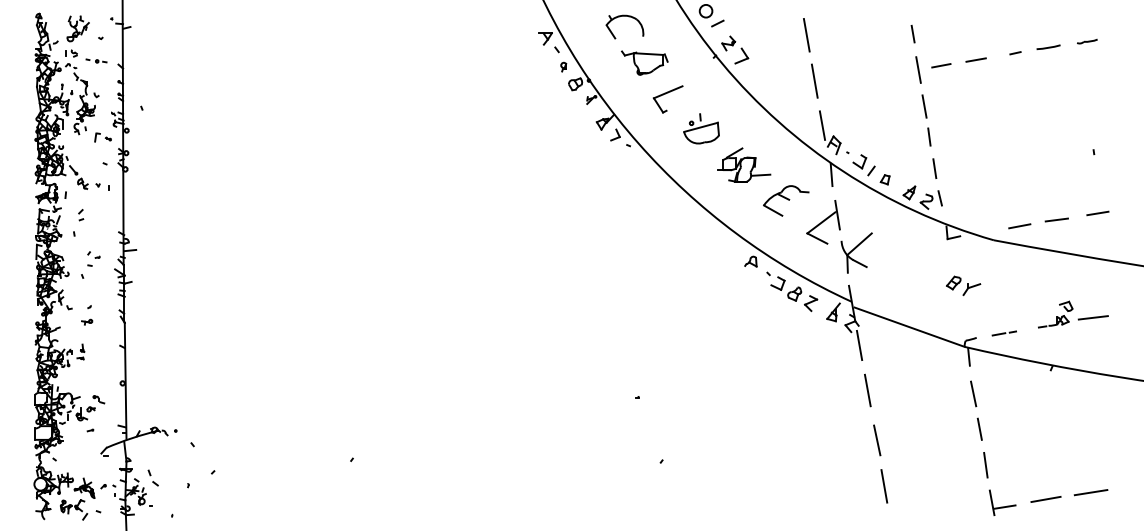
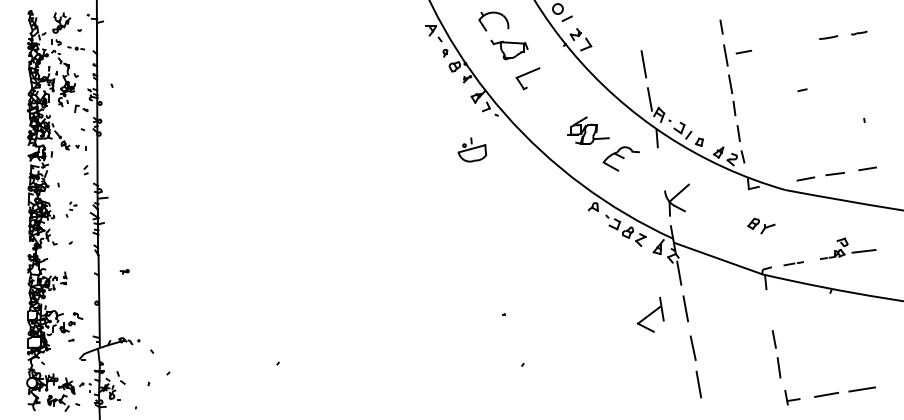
line: (806, 34) -> (637, 27), removed
line: (1015, 52) -> (802, 89), moved
line: (974, 59) -> (770, 47), removed
part: (701, 128) -> (472, 149), moved
part: (80, 215) -> (85, 170), moved
part: (823, 221) -> (650, 314), moved
part: (90, 264) -> (71, 209), size x0.7
part: (86, 321) -> (124, 271), moved
line: (973, 393) -> (769, 311), removed
part: (1002, 502) -> (792, 397), size x0.7

